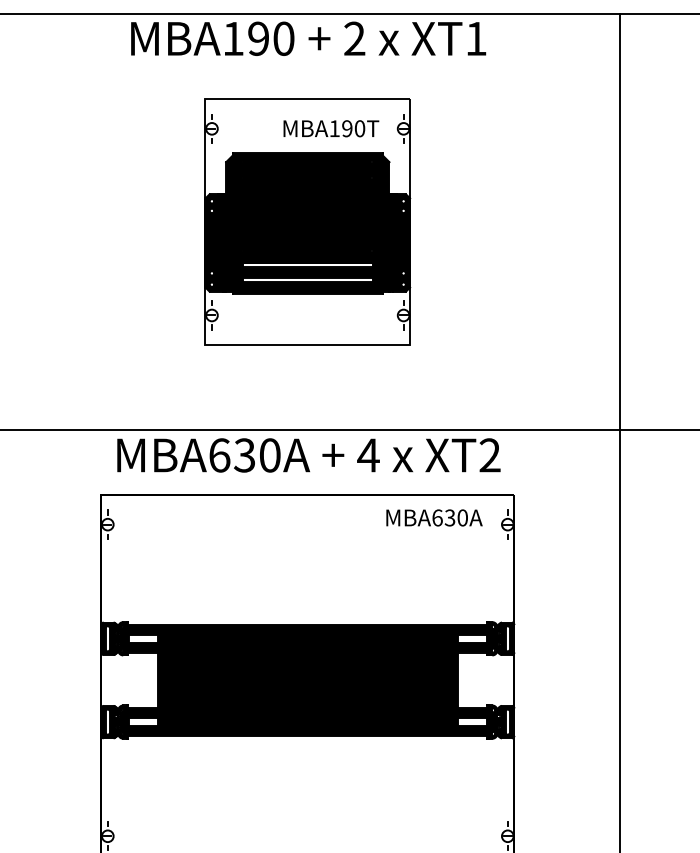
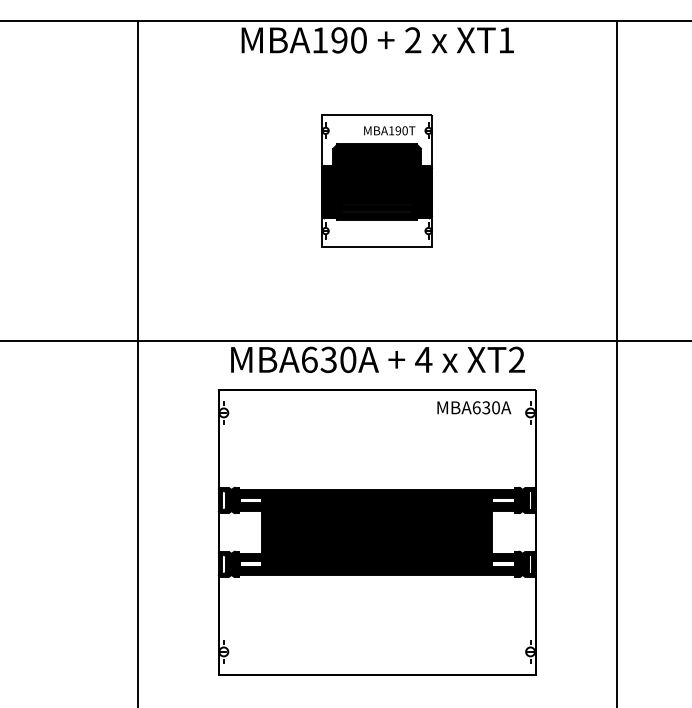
part: (306, 221) -> (376, 180), size x0.7

